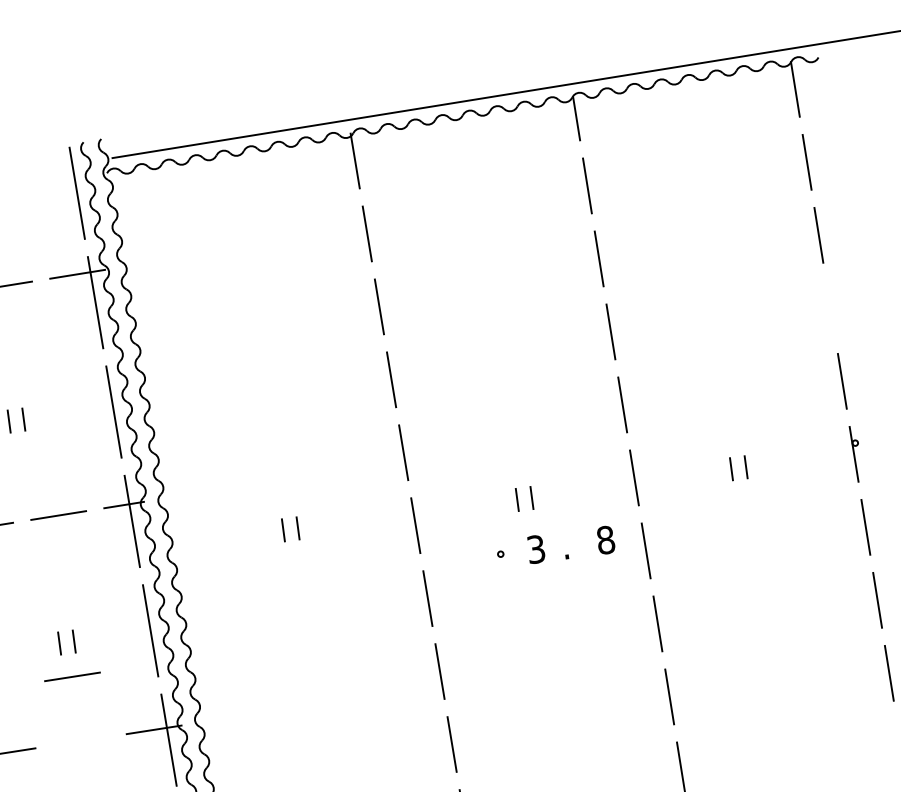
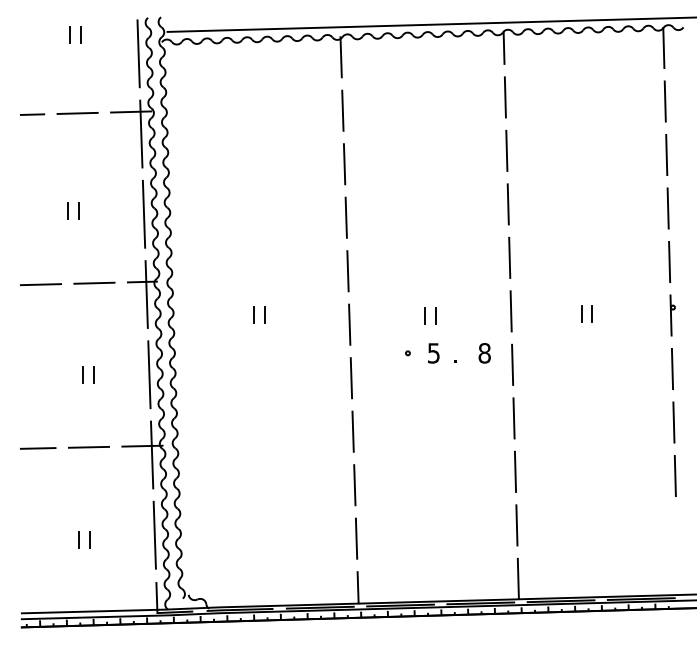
line: (829, 308) -> (667, 208), added
text: (535, 548) -> (433, 352), 3 -> 5
line: (71, 677) -> (88, 447), moved

